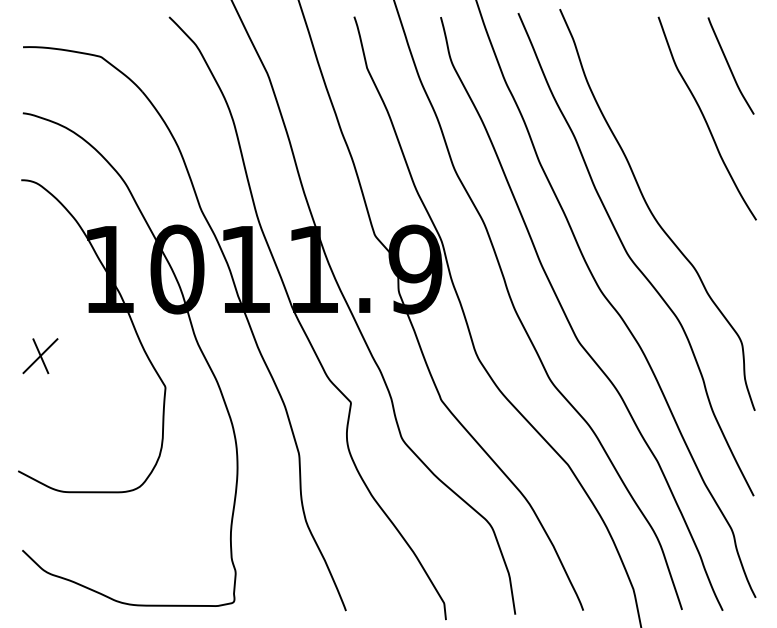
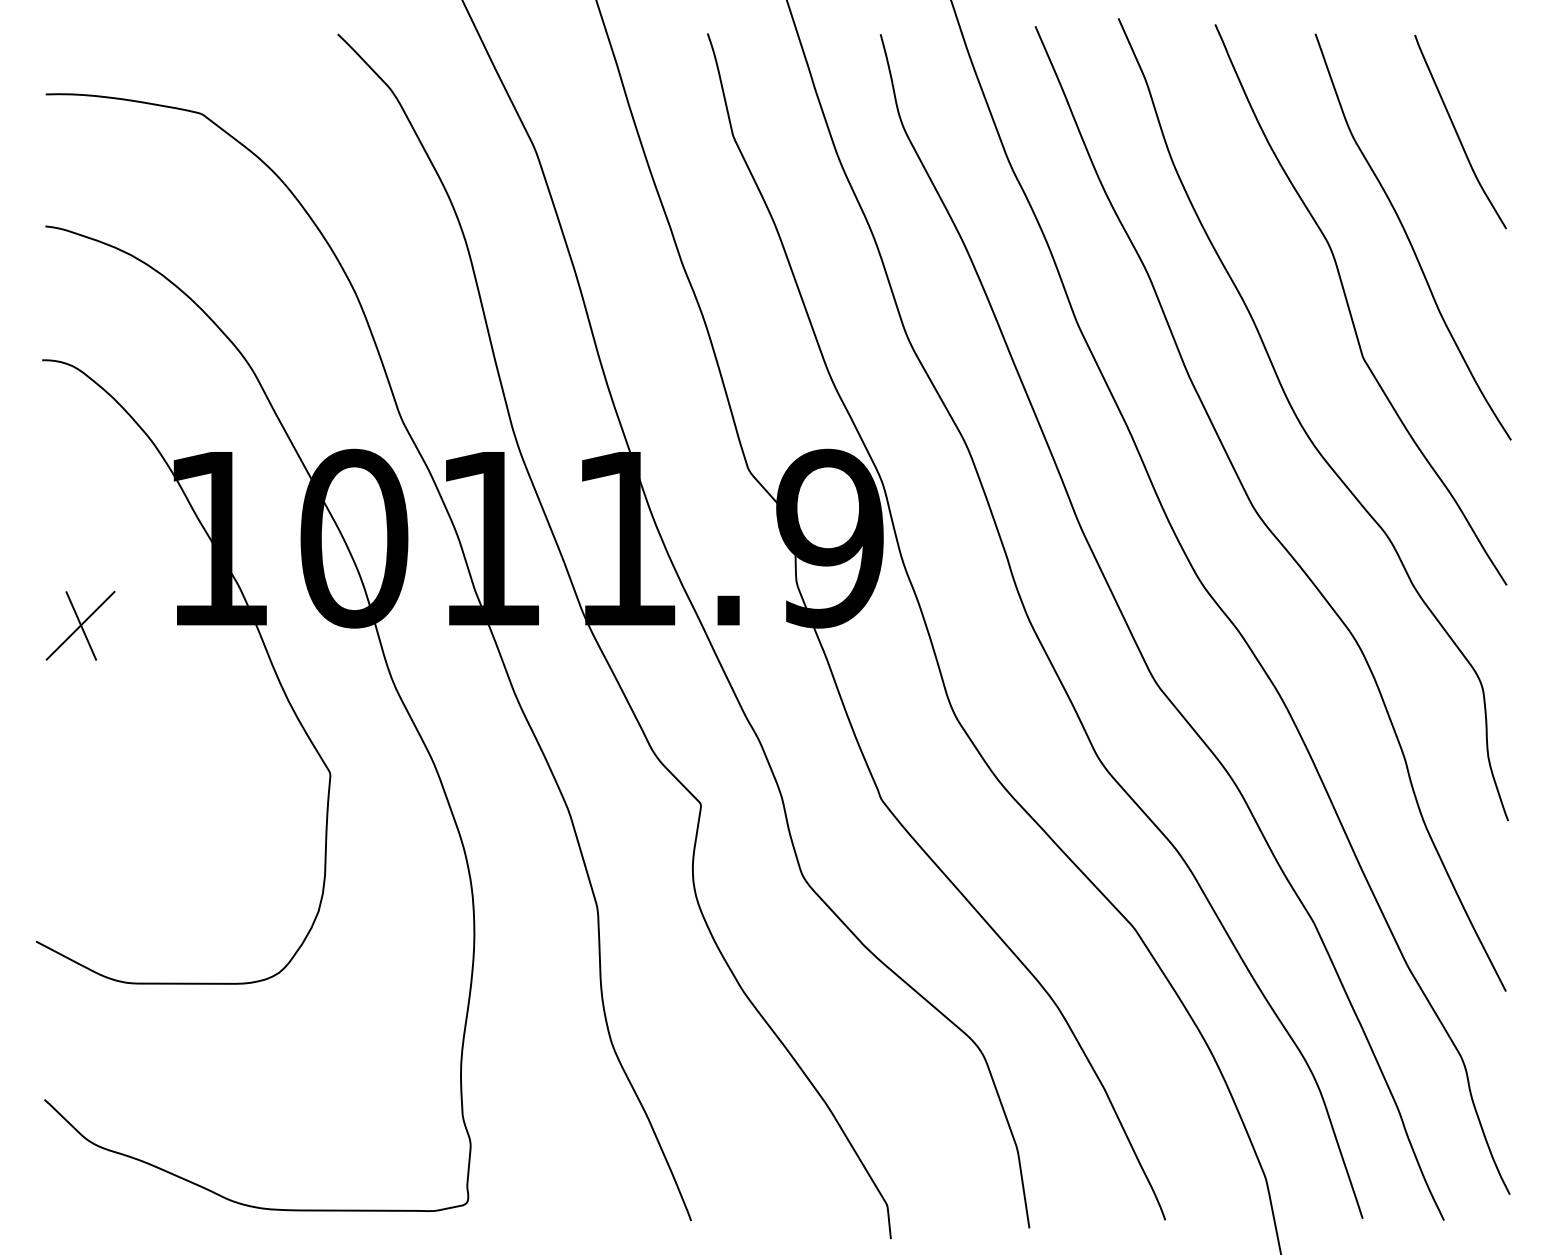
curve: (676, 154) -> (1351, 308), added
part: (40, 356) -> (80, 626), moved

